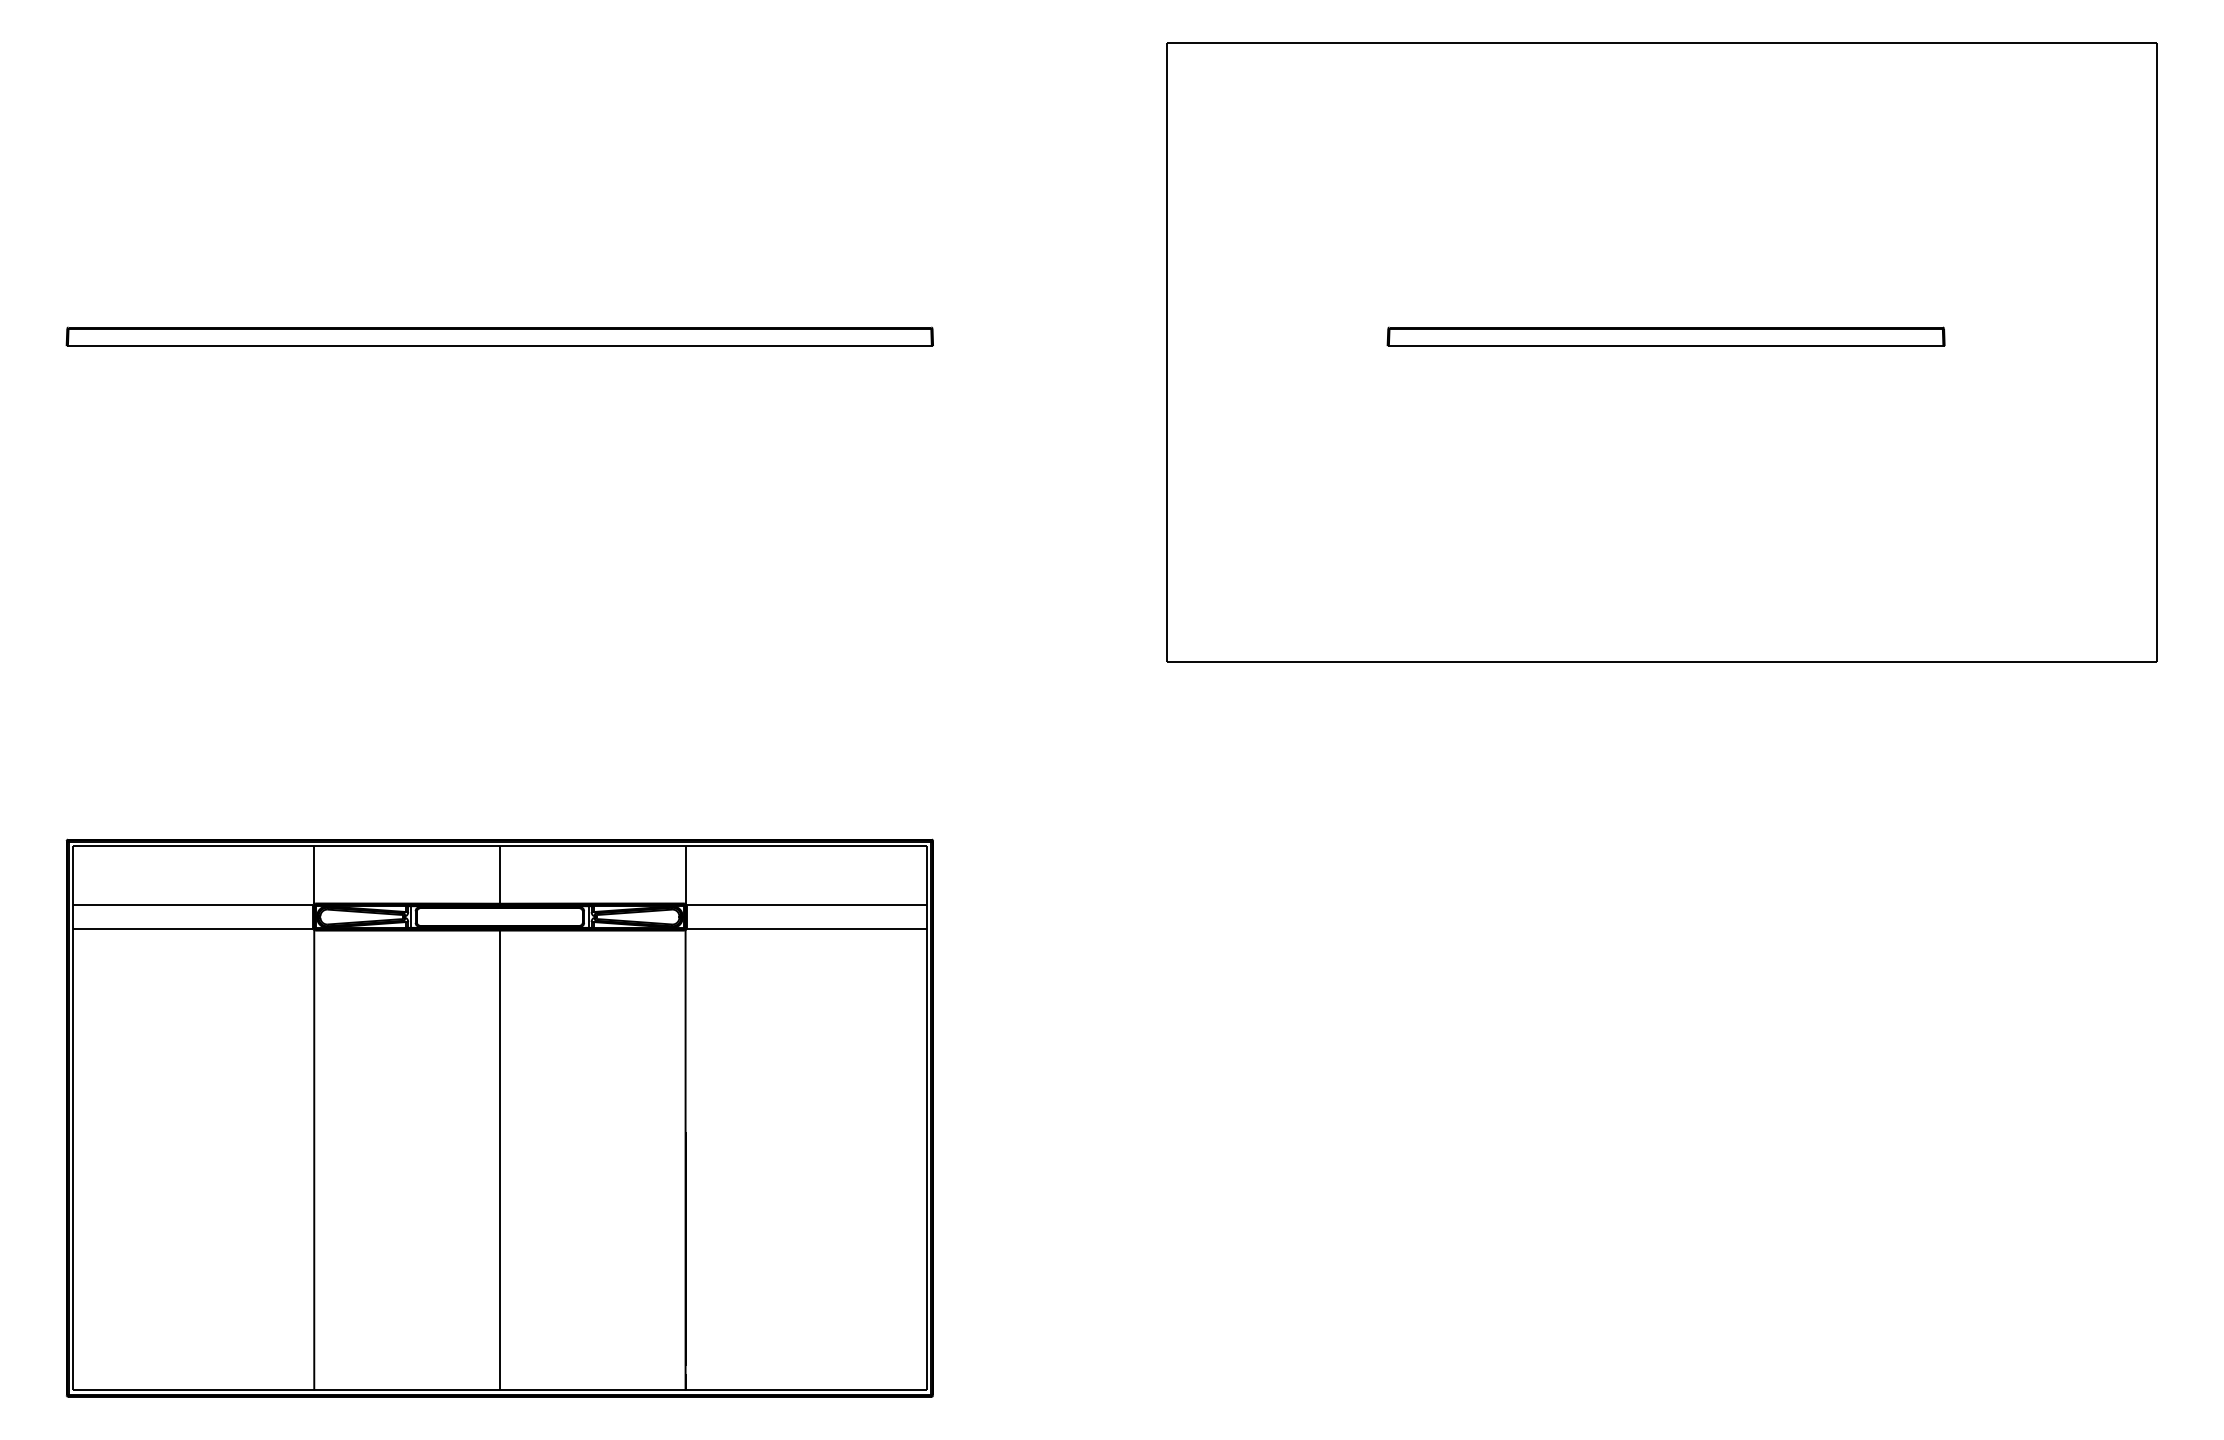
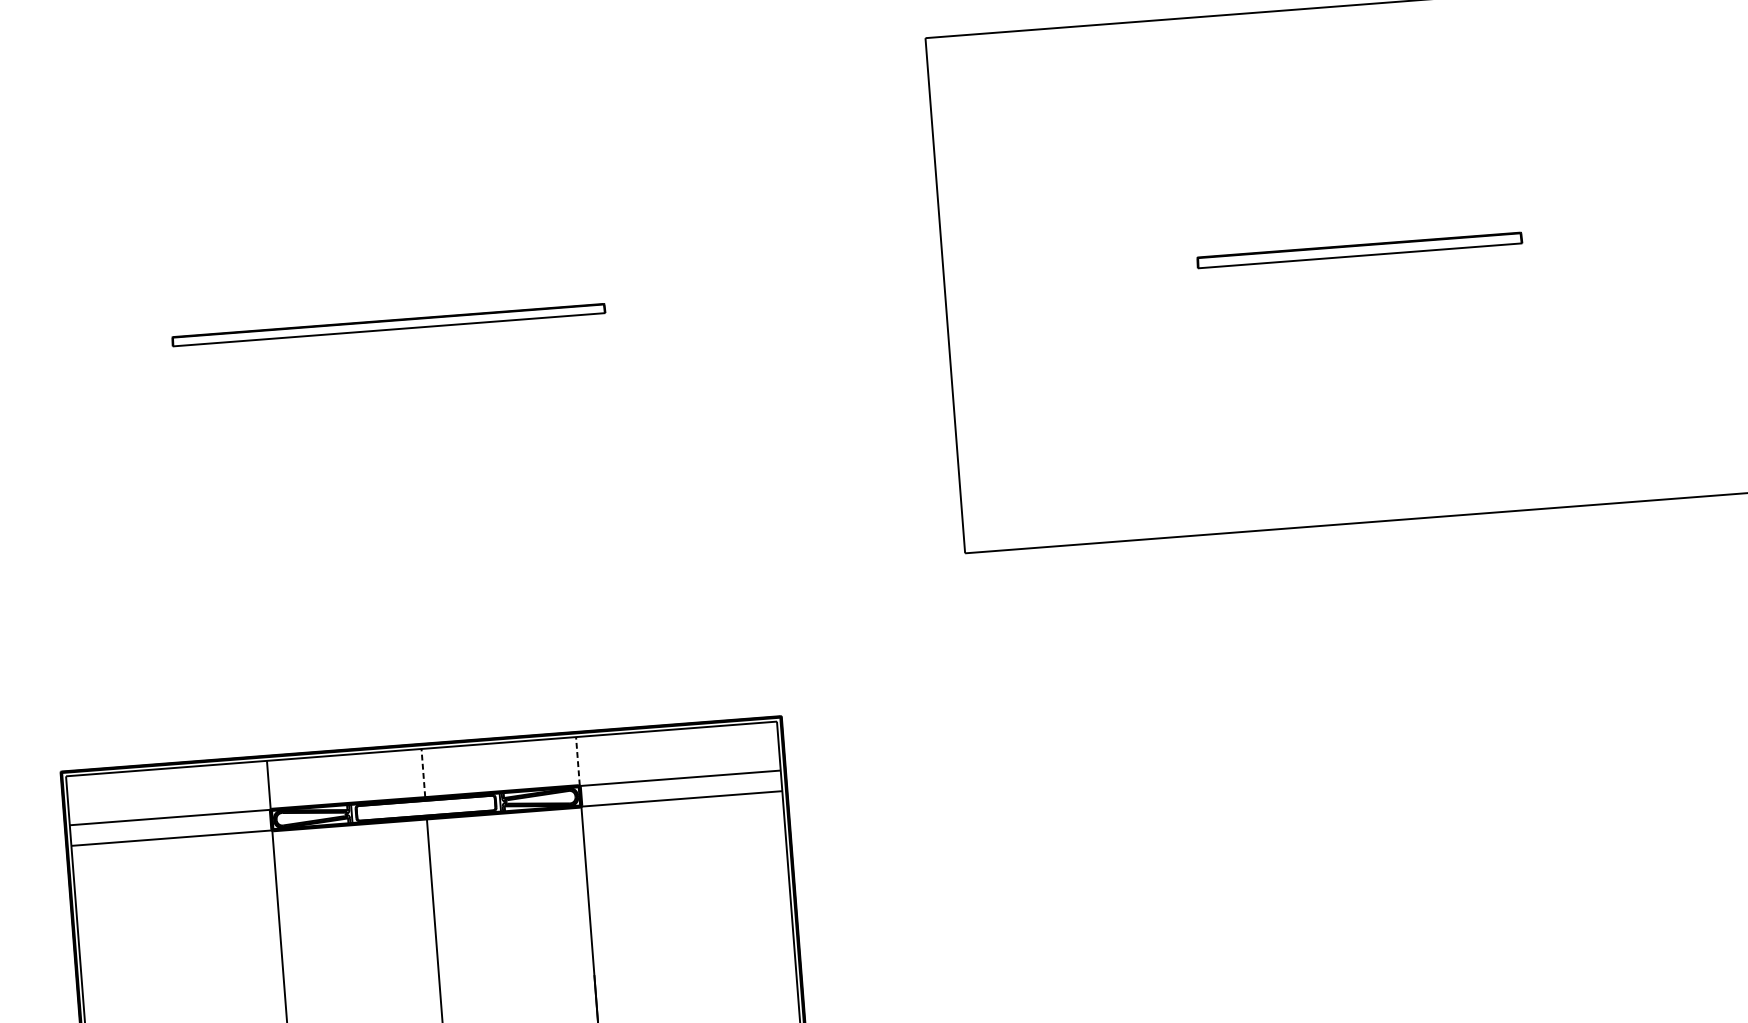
part: (499, 336) -> (388, 324), size x0.6
part: (1665, 336) -> (1359, 250), size x0.7
line: (499, 874) -> (423, 772), solid -> dashed
line: (685, 874) -> (577, 760), solid -> dashed

